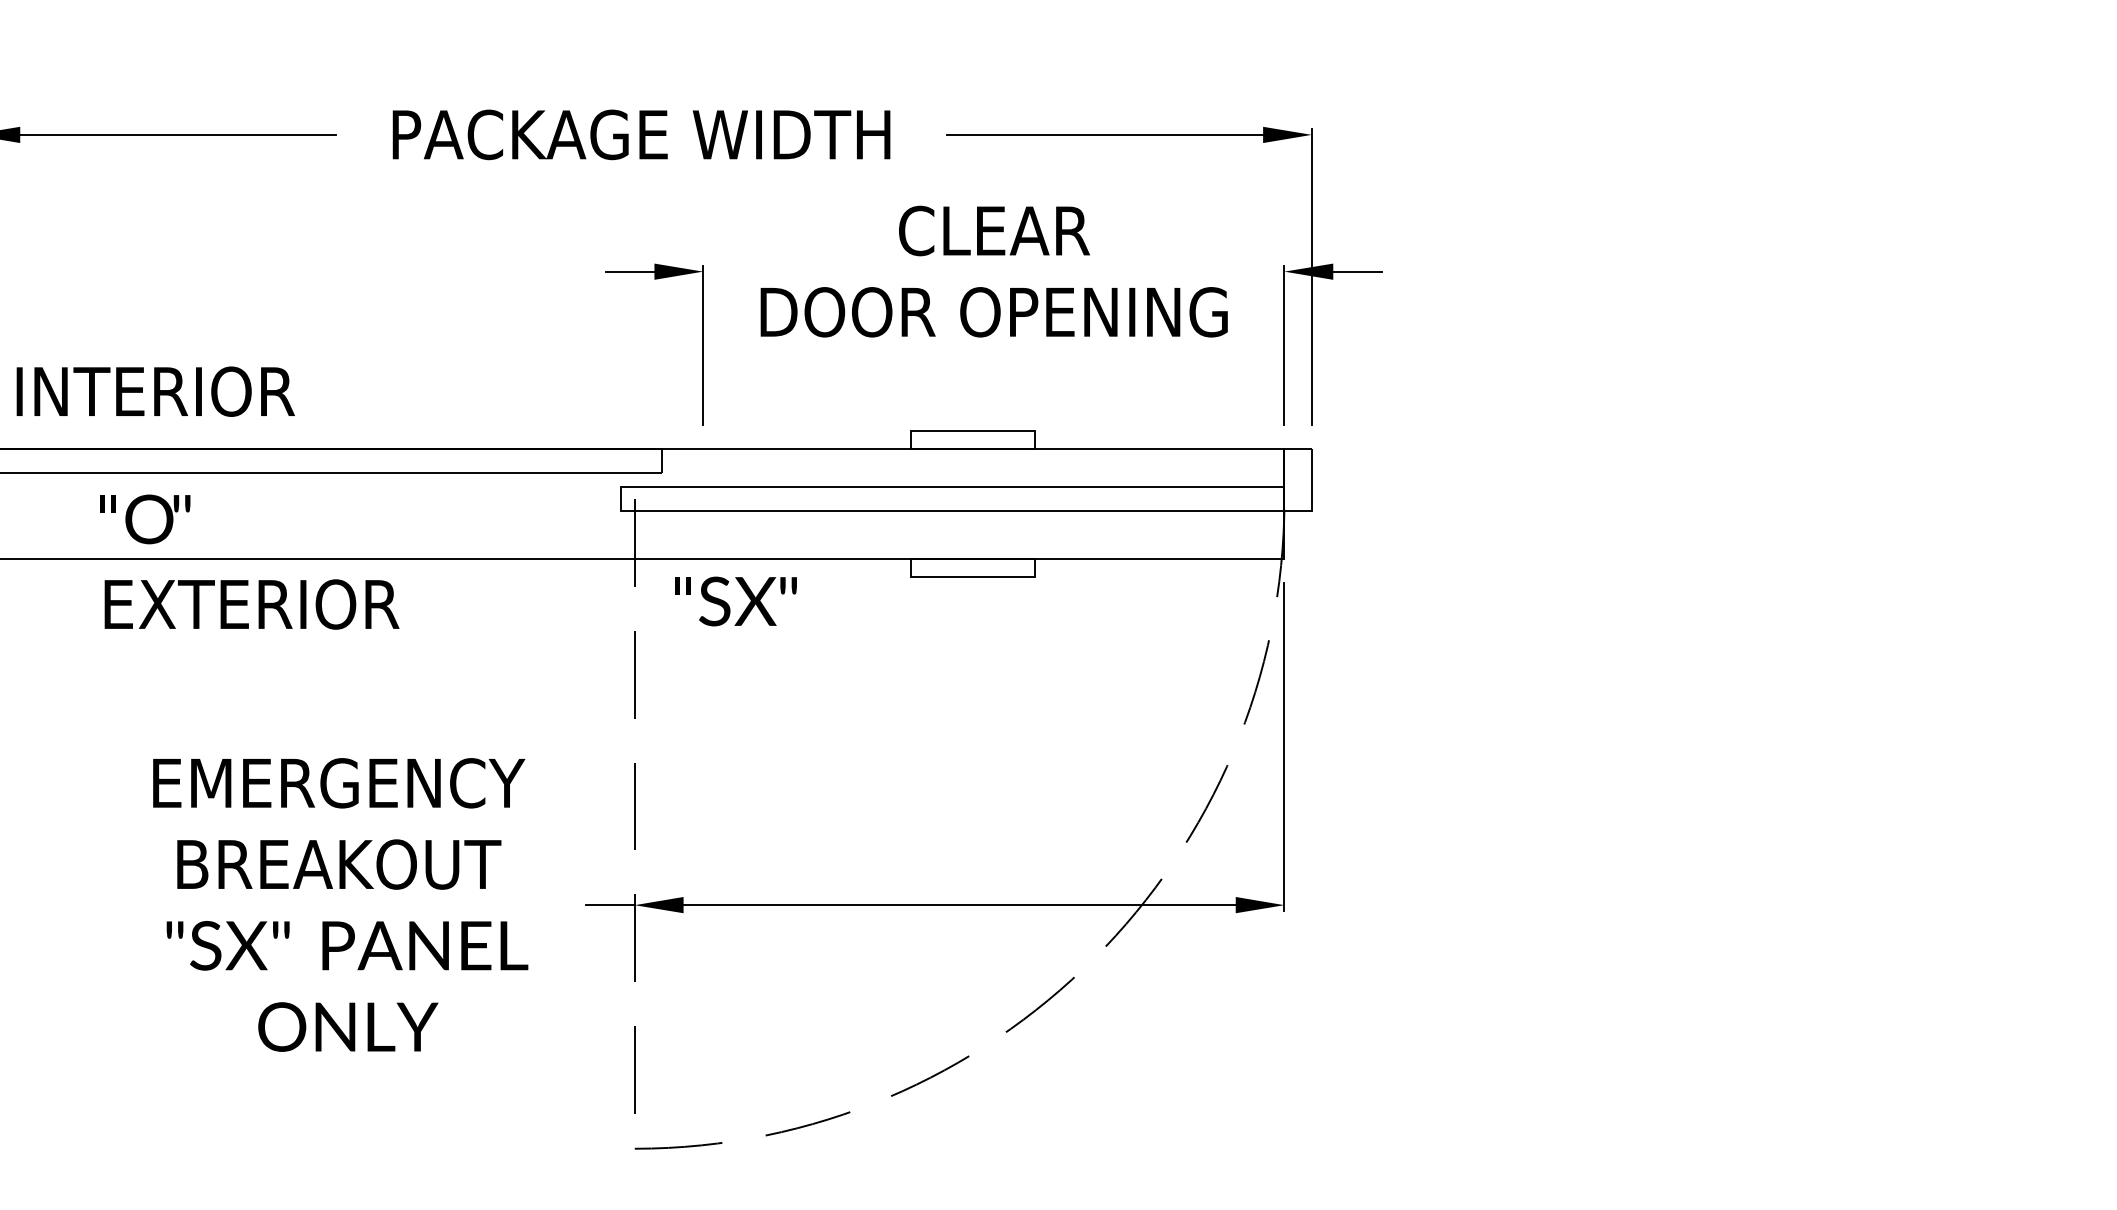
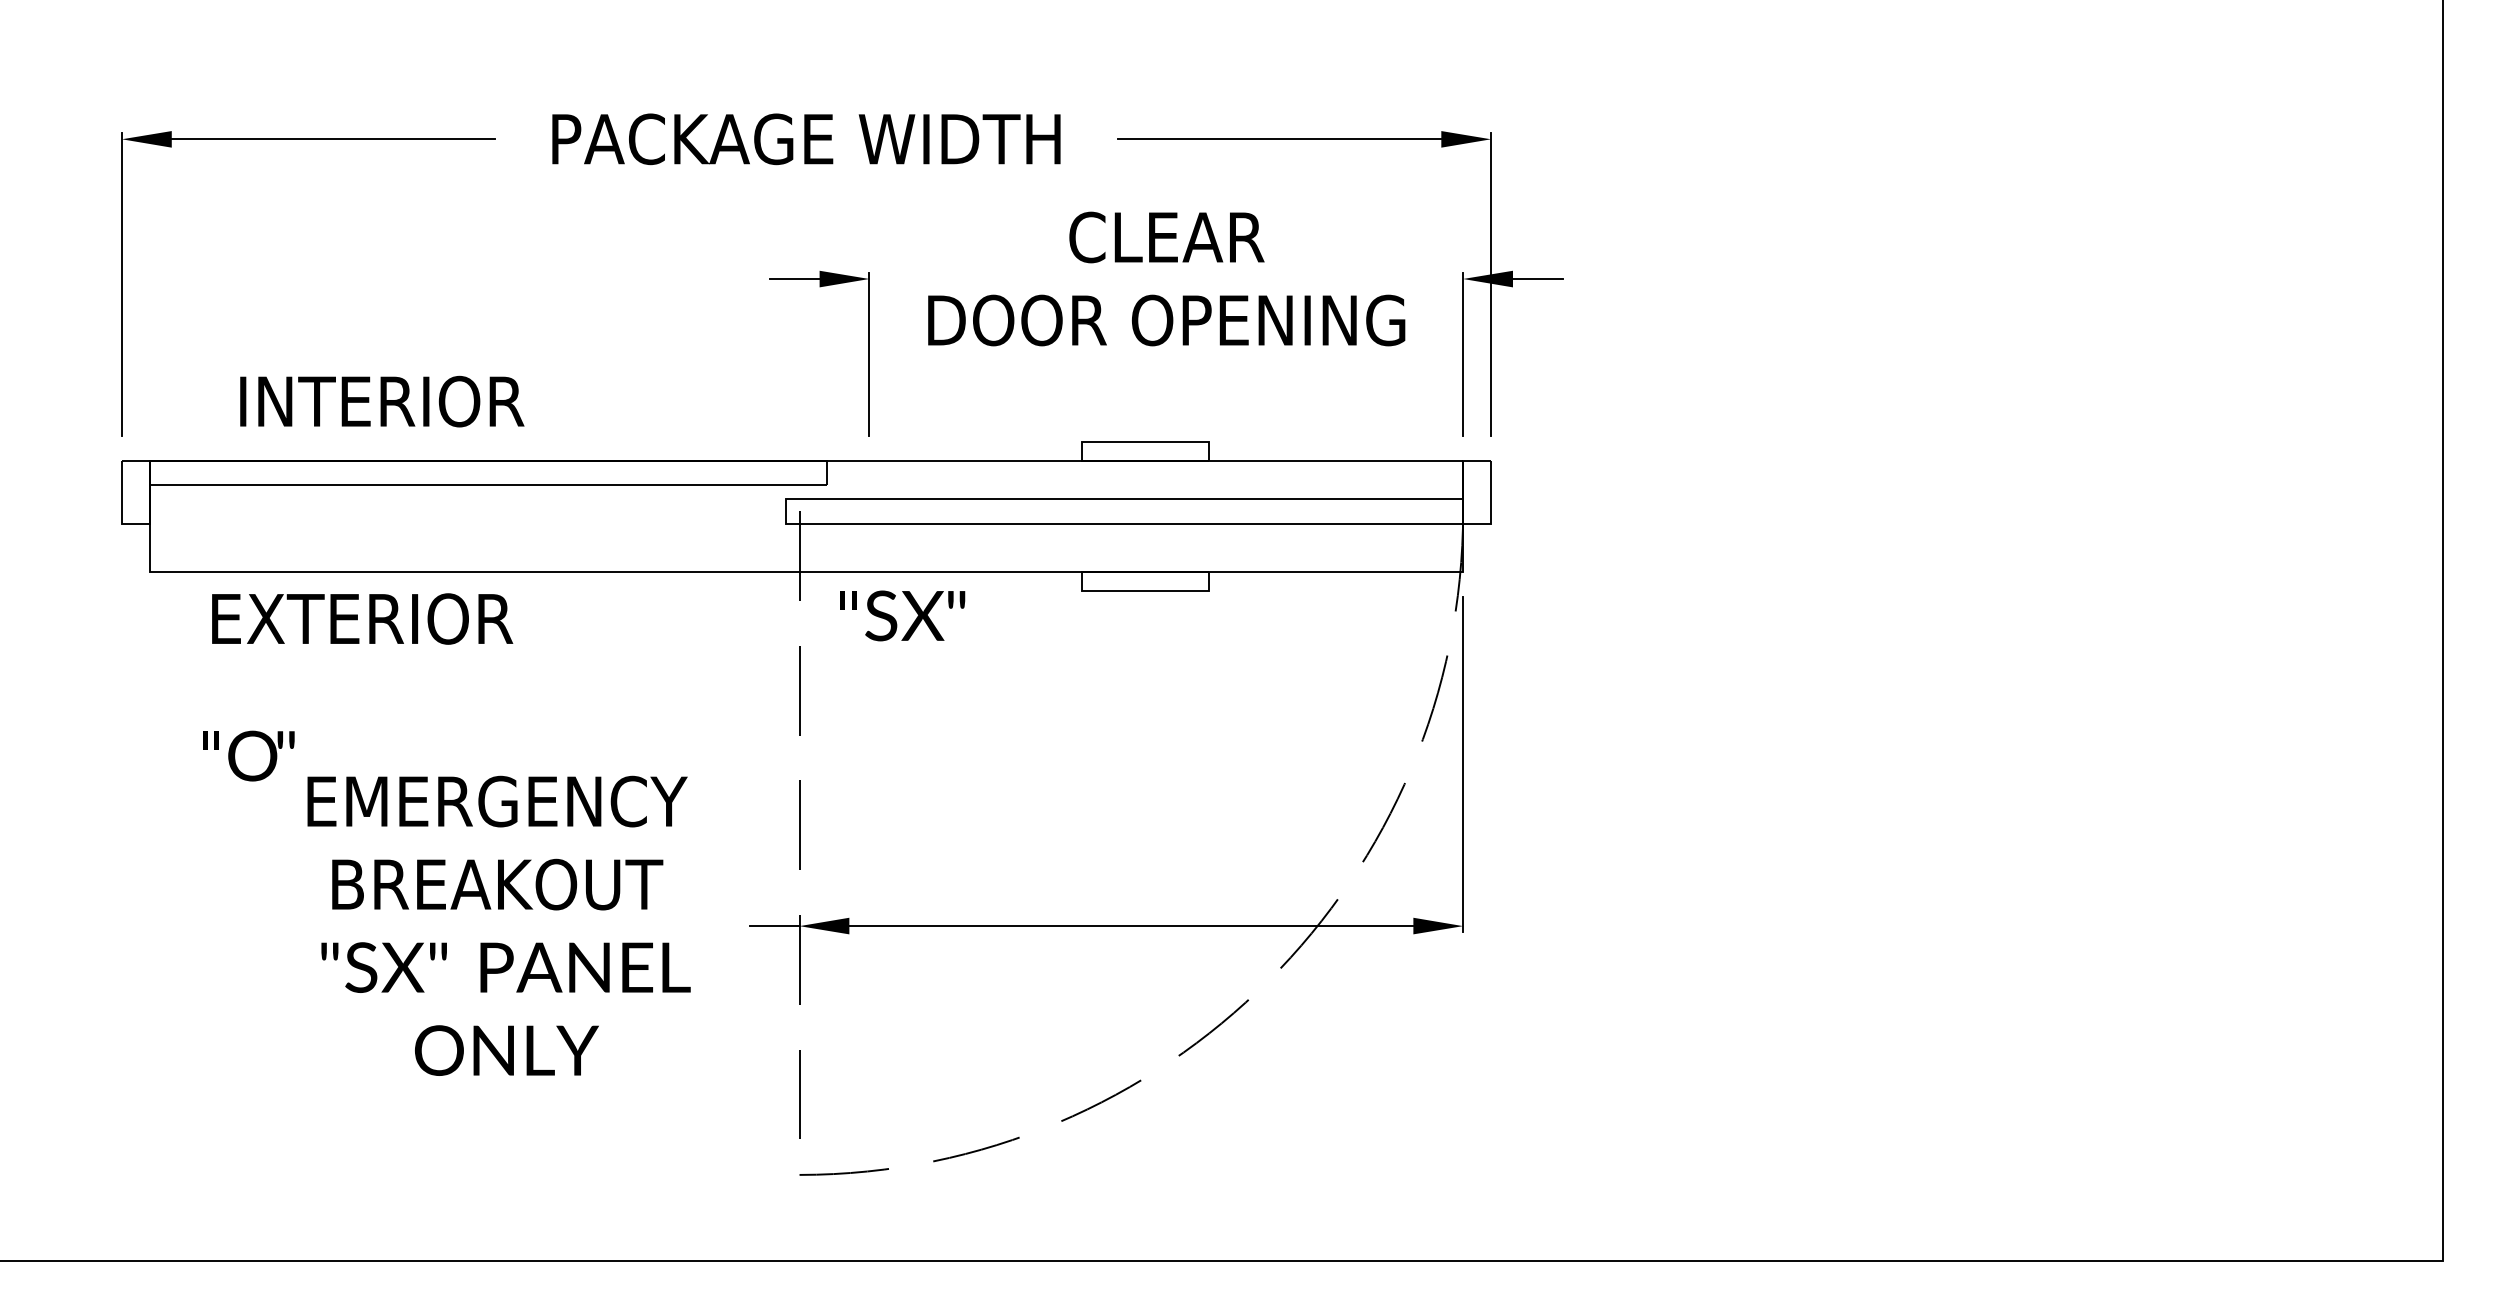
text: (156, 391) -> (382, 401), moved
text: (145, 518) -> (248, 755), moved
text: (251, 604) -> (362, 618), moved

